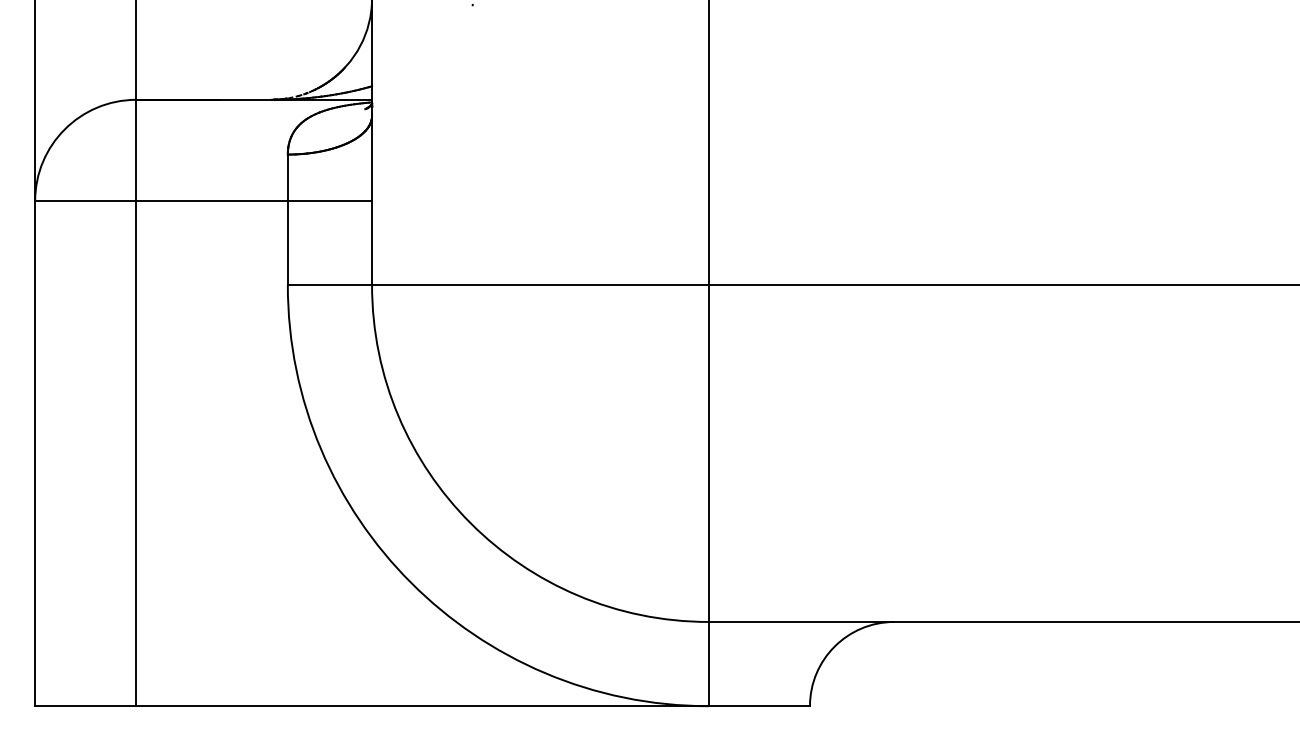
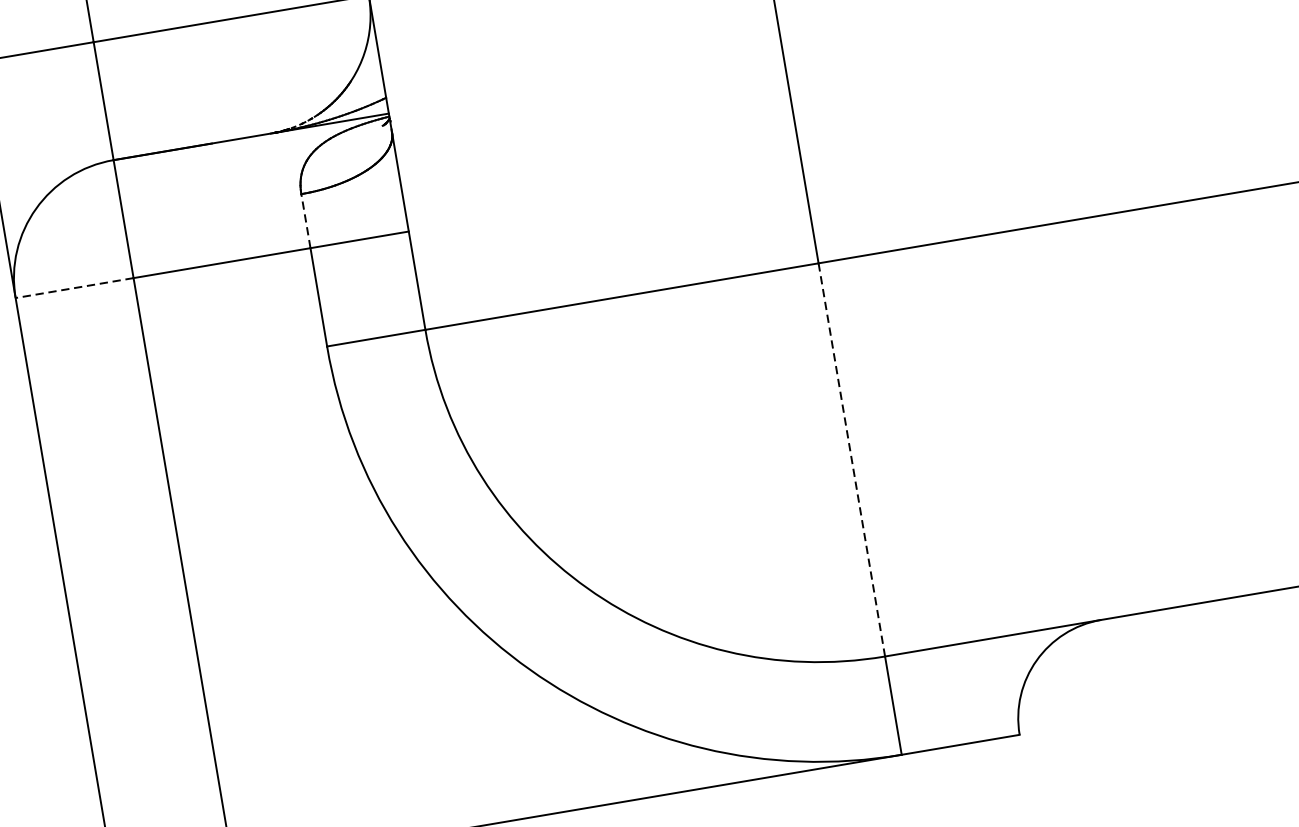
line: (287, 177) -> (305, 220), solid -> dashed
line: (85, 200) -> (74, 287), solid -> dashed
line: (708, 454) -> (851, 461), solid -> dashed

